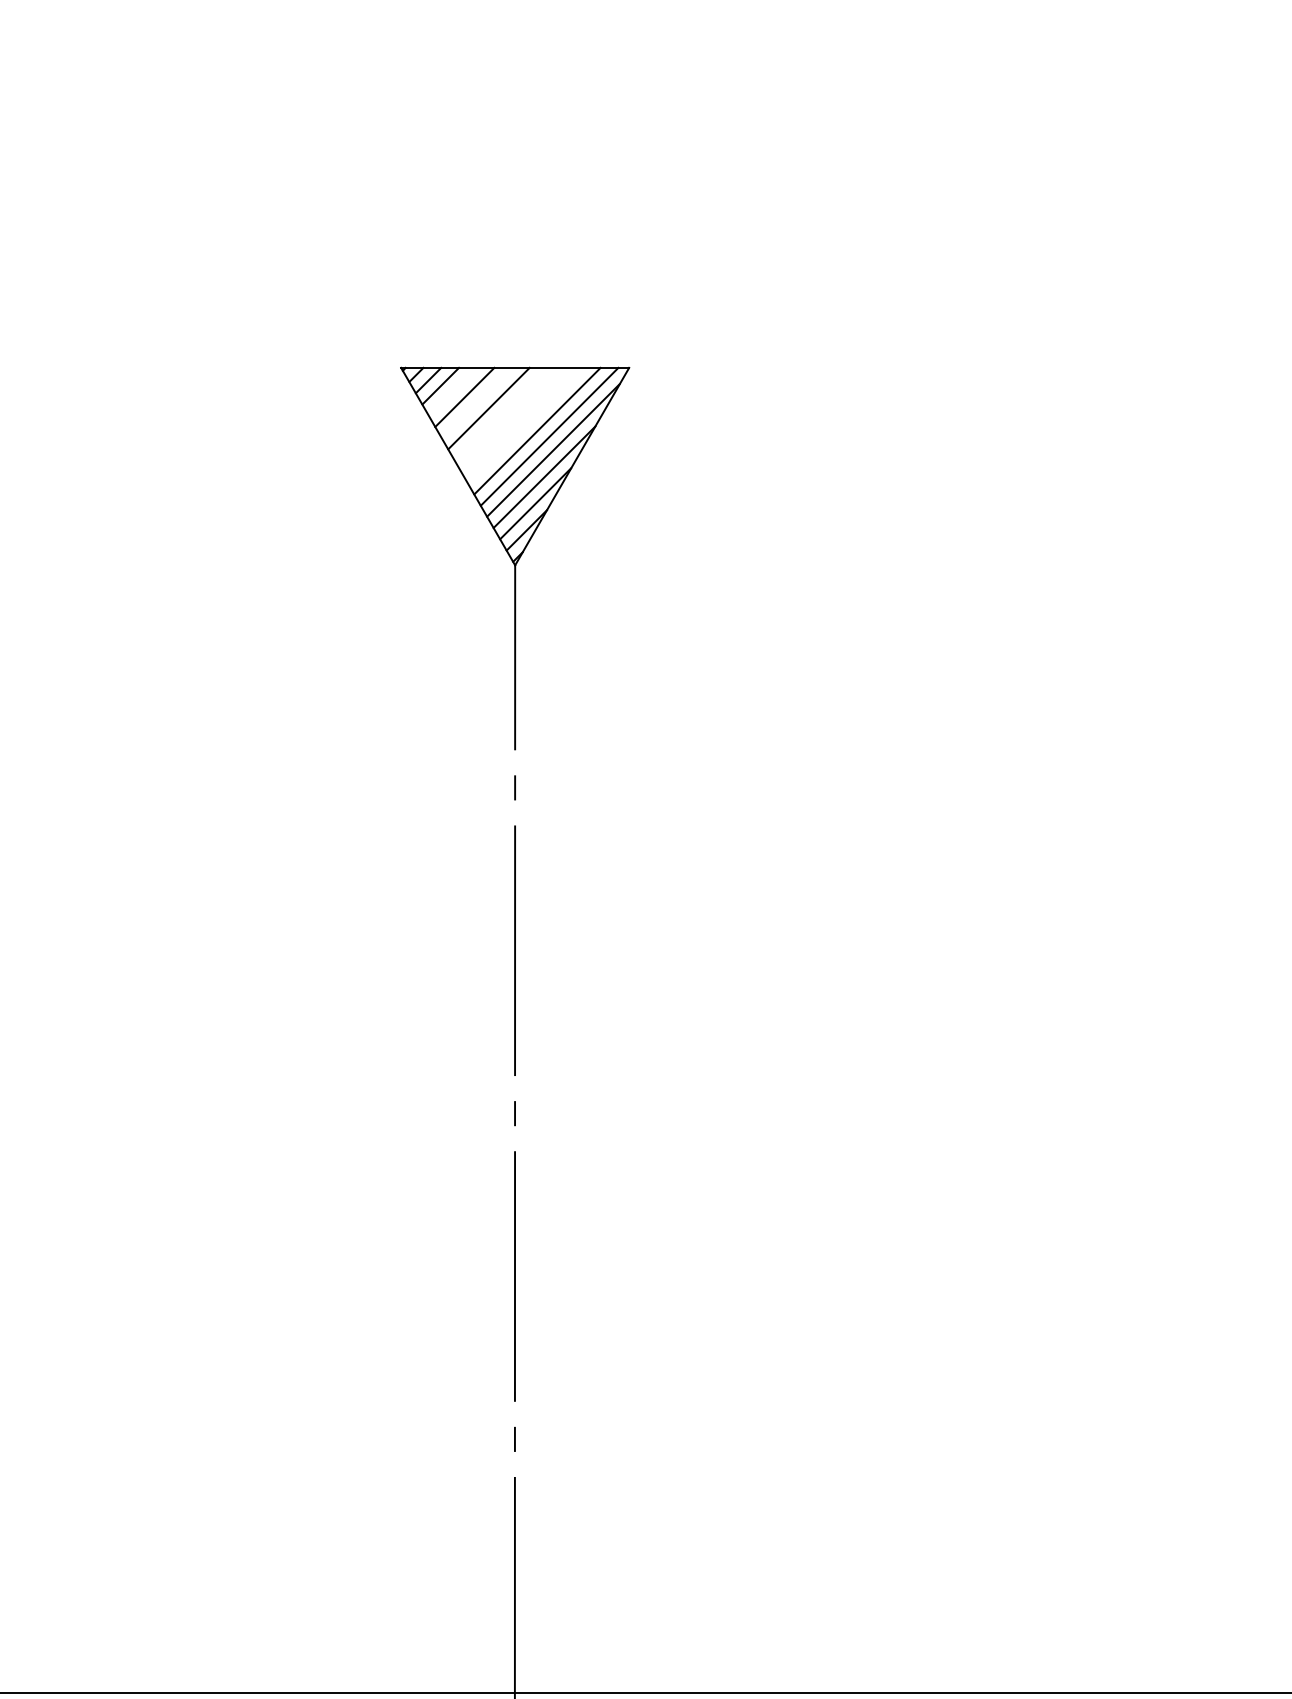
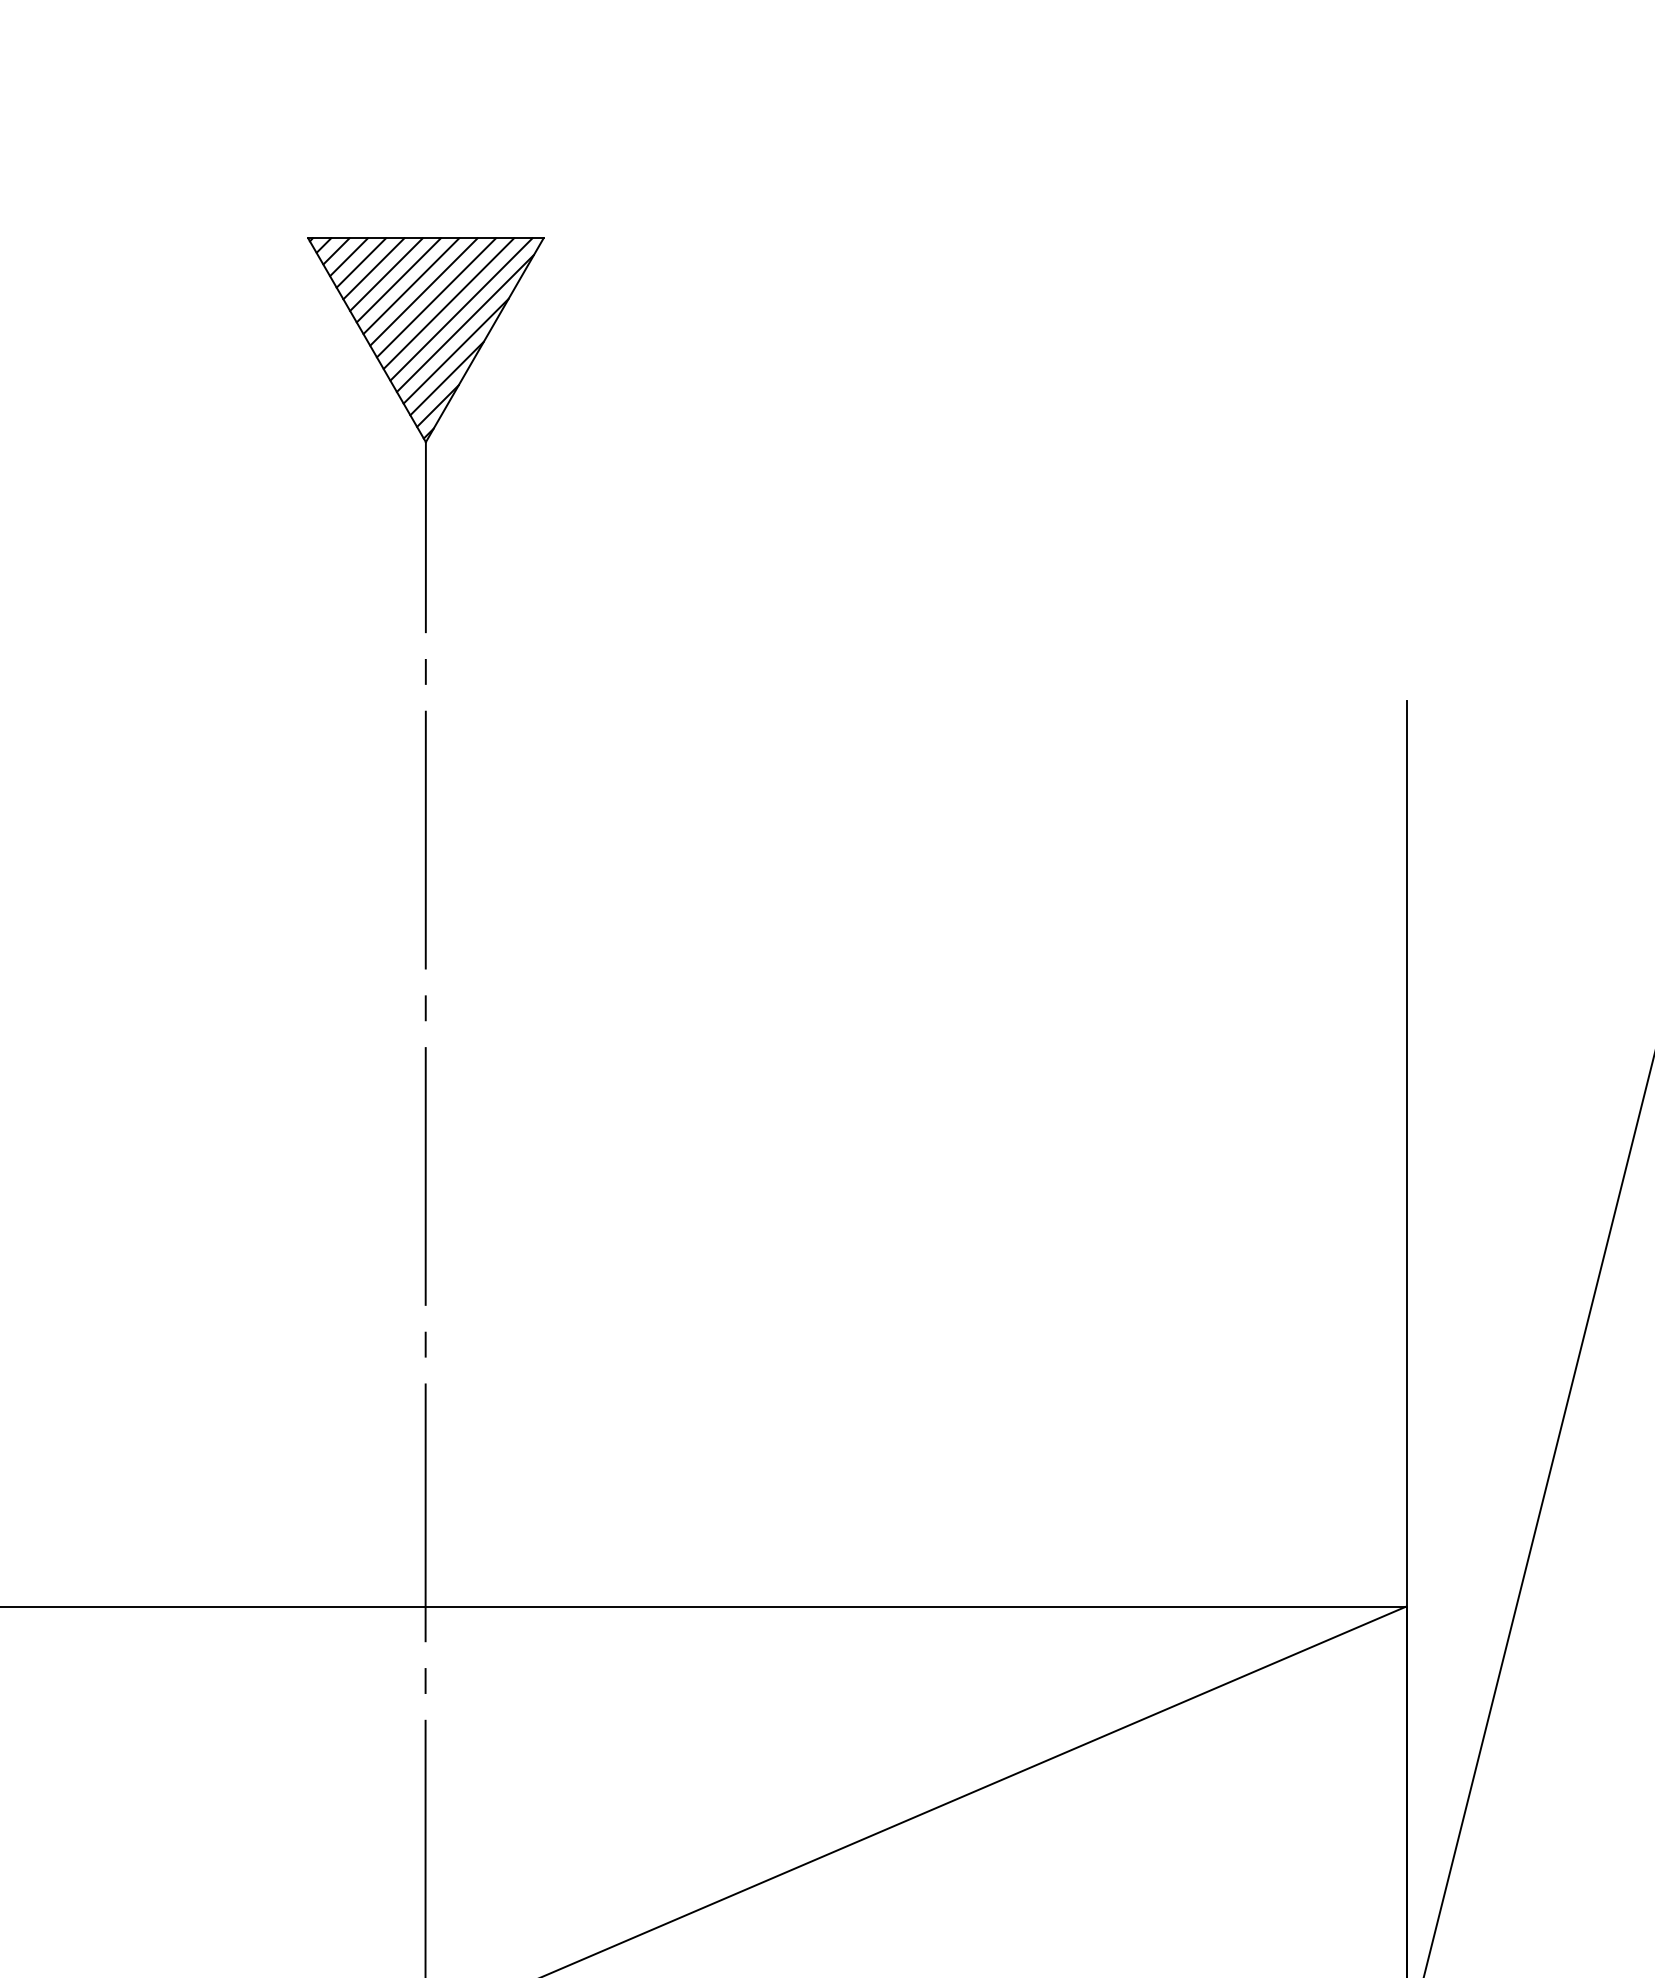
line: (452, 391) -> (361, 262), added
line: (477, 402) -> (386, 274), added
line: (501, 414) -> (411, 286), added
line: (512, 419) -> (423, 291), added
line: (525, 425) -> (436, 297), added

